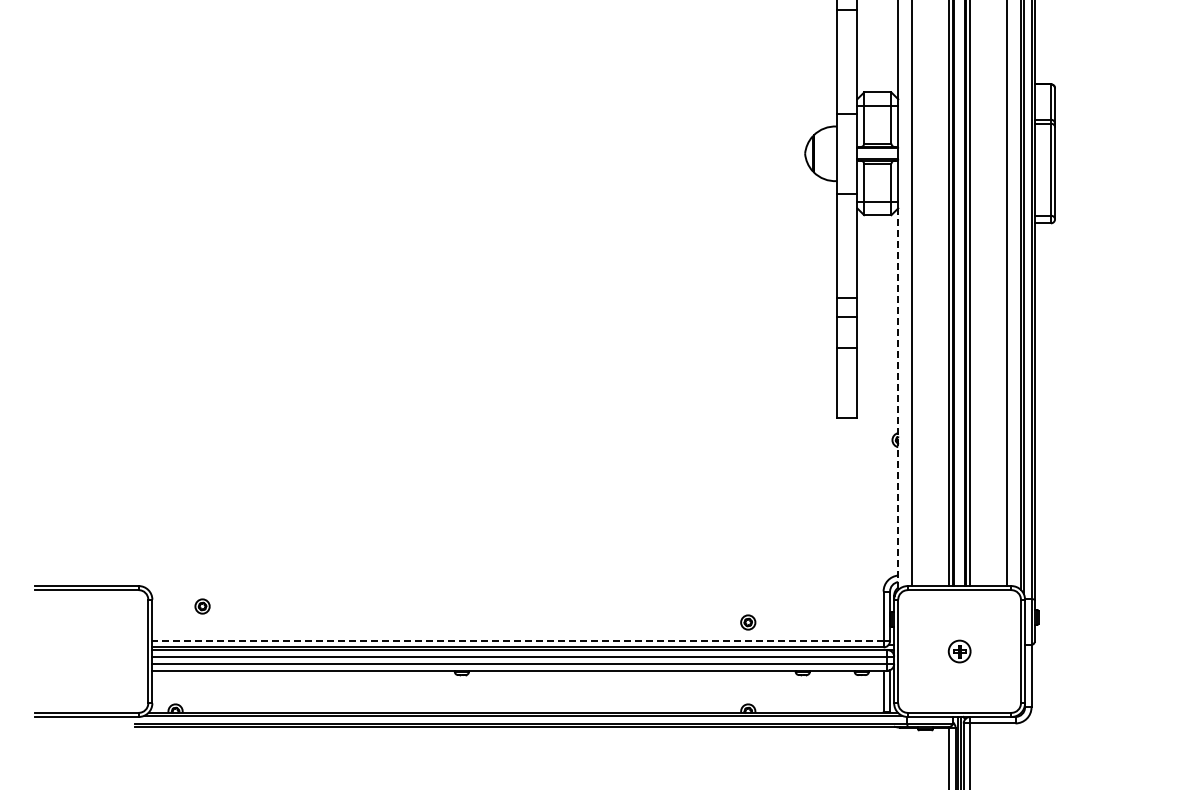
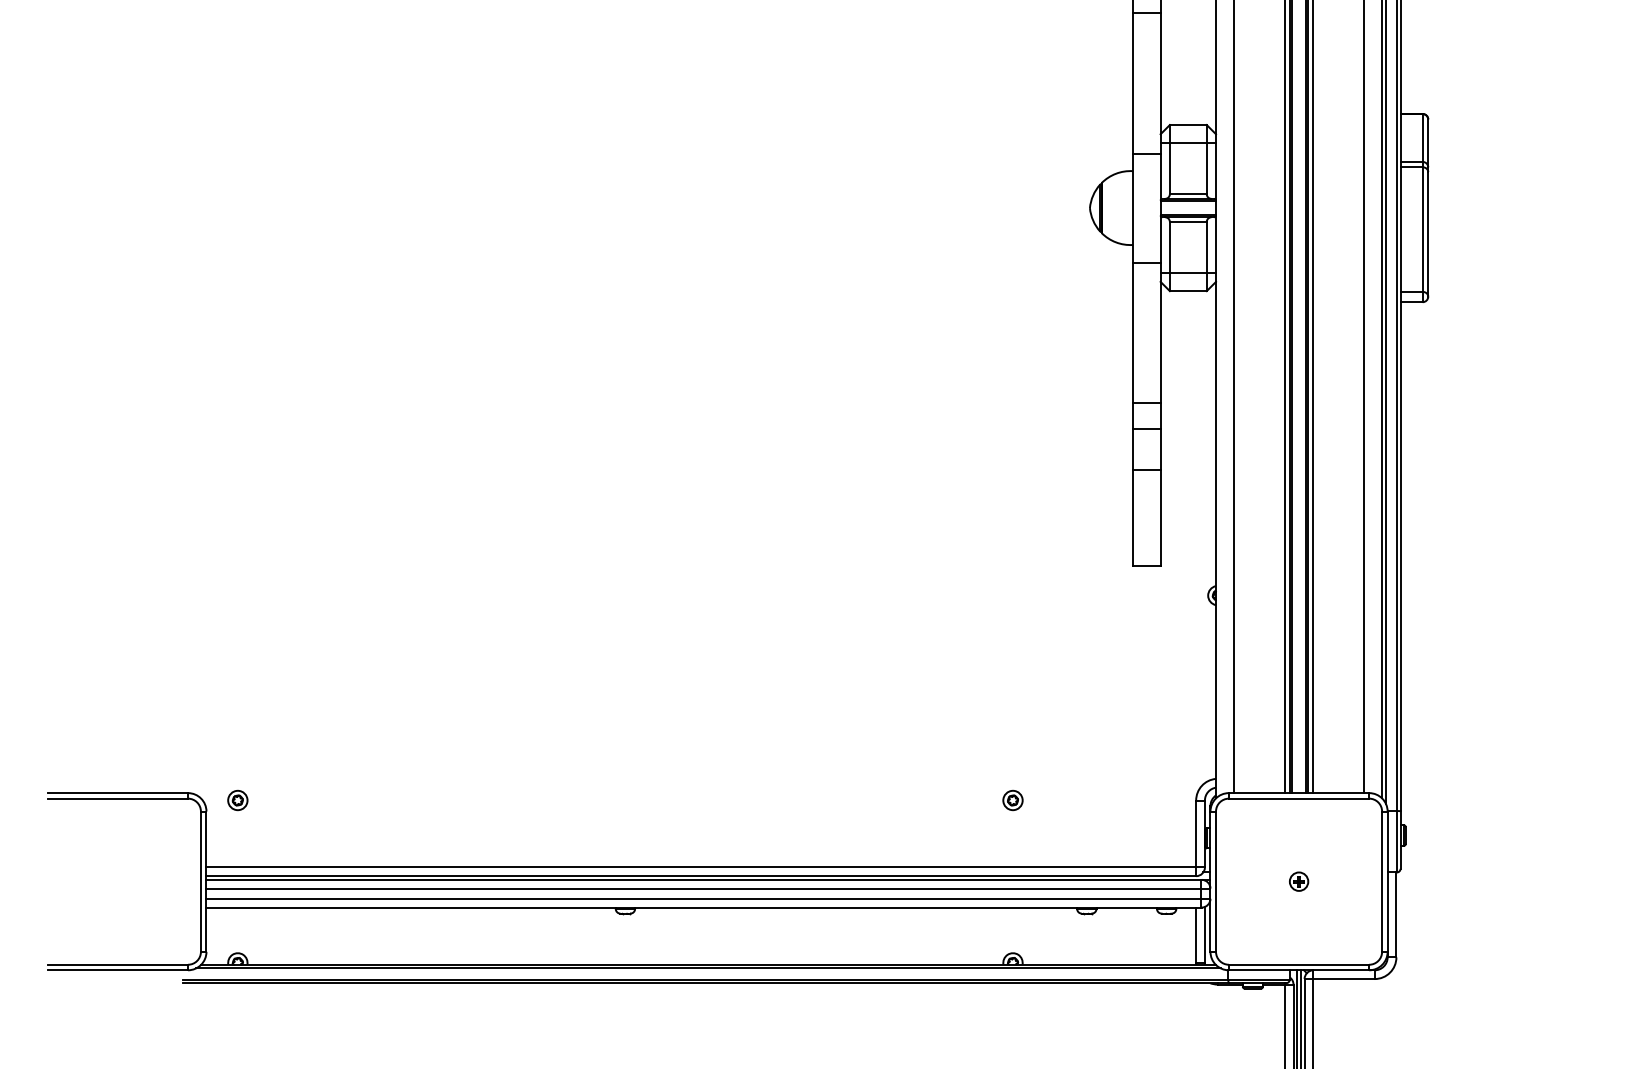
line: (898, 399) -> (1216, 540), dashed -> solid
part: (202, 606) -> (237, 800), moved
part: (748, 622) -> (1013, 800), moved
line: (518, 640) -> (702, 866), dashed -> solid
part: (959, 651) -> (1298, 881), size x0.62

